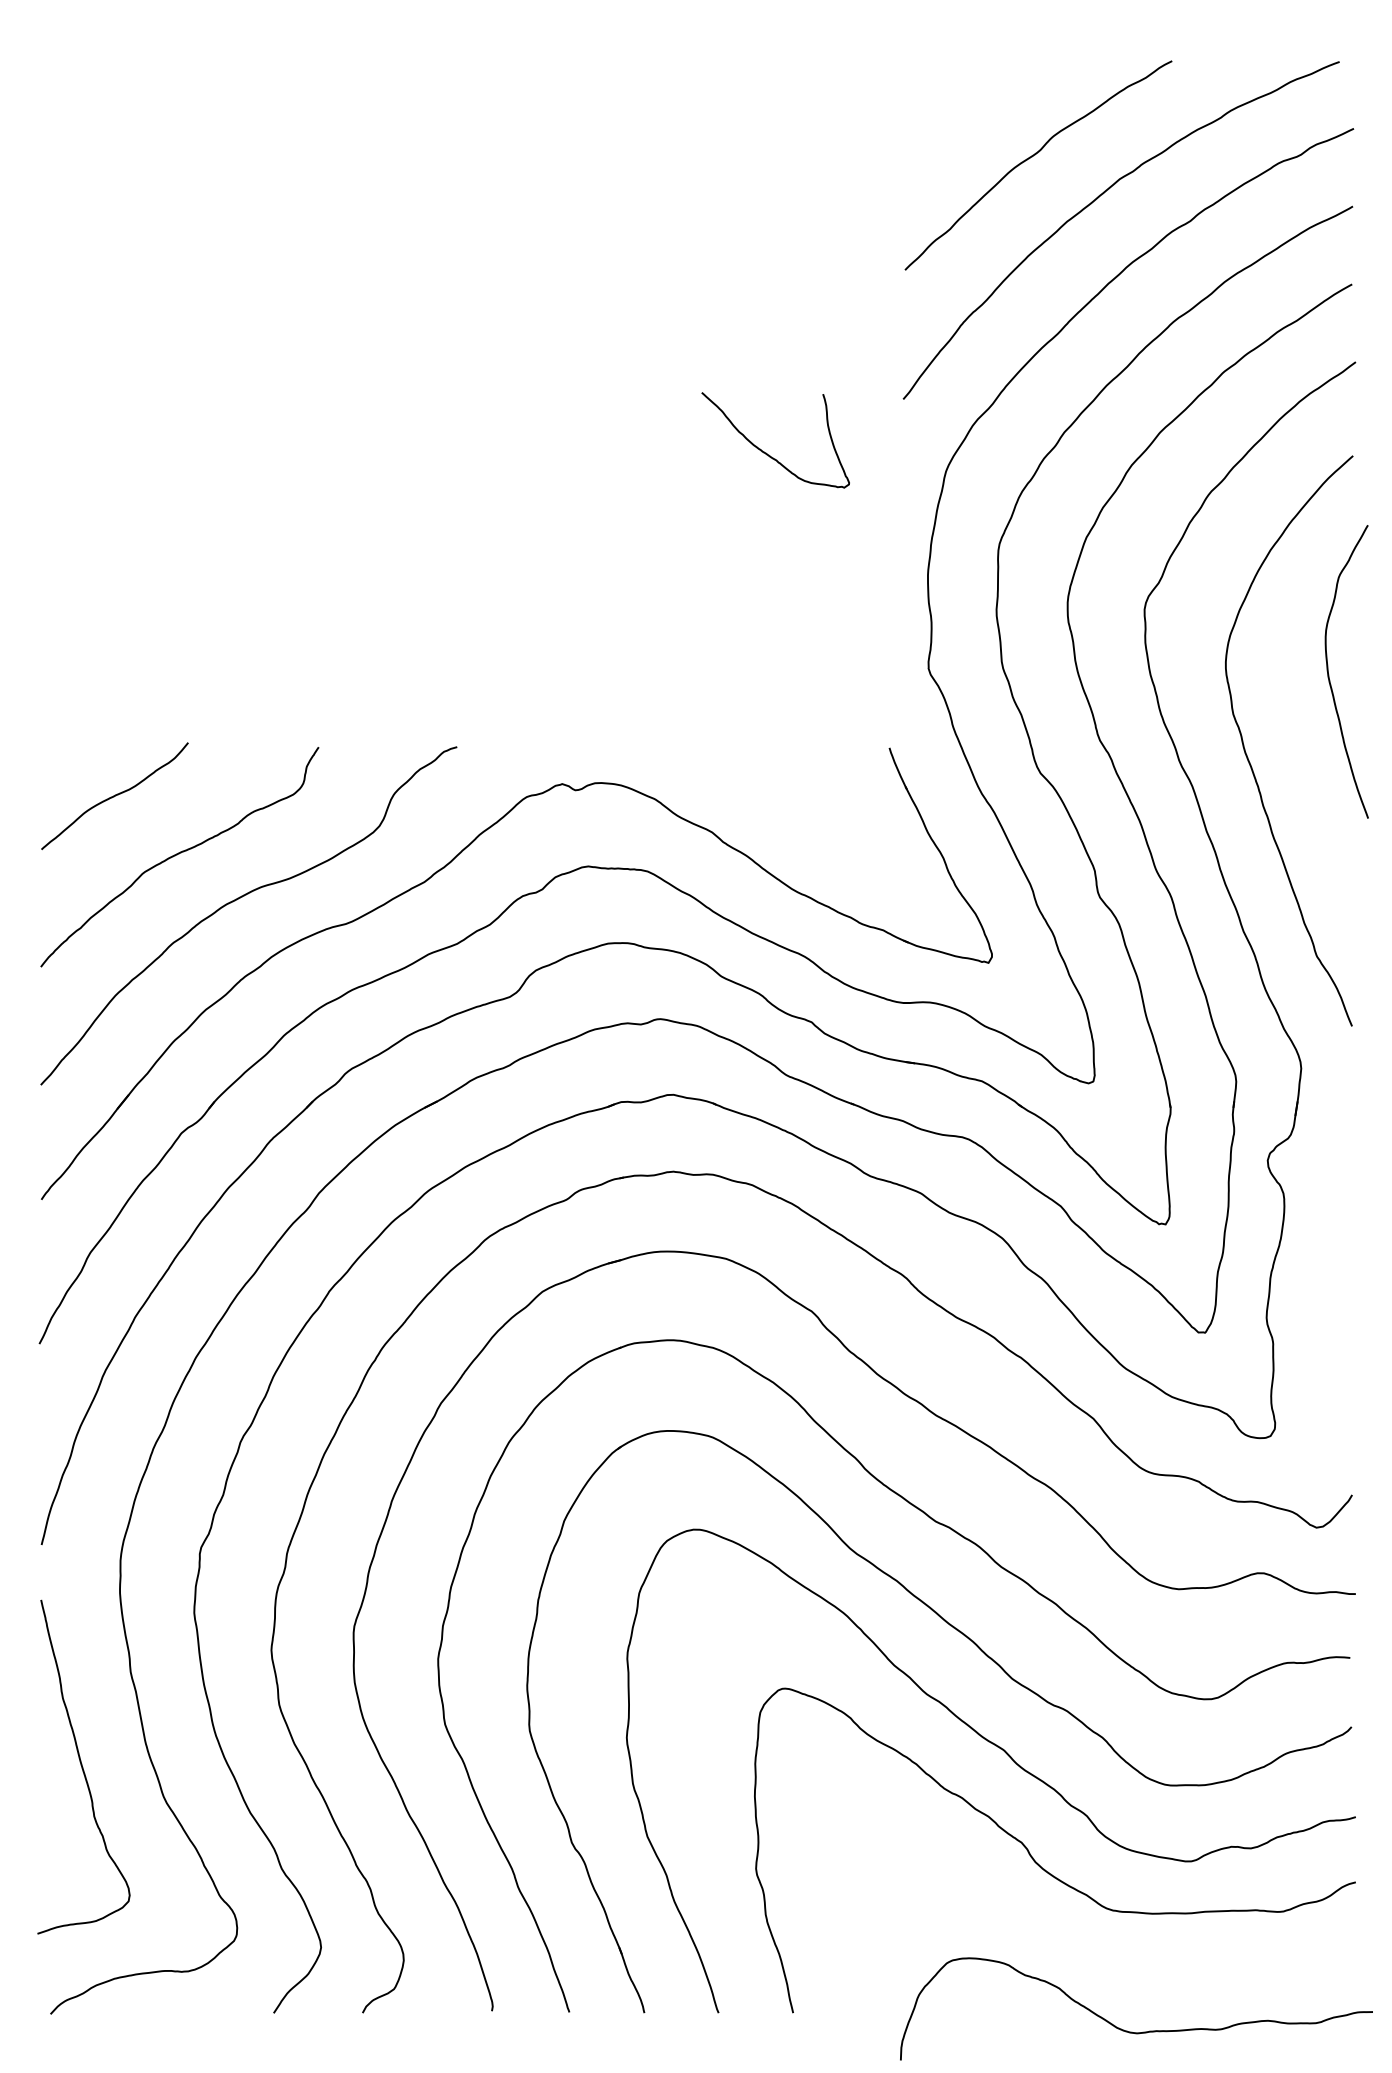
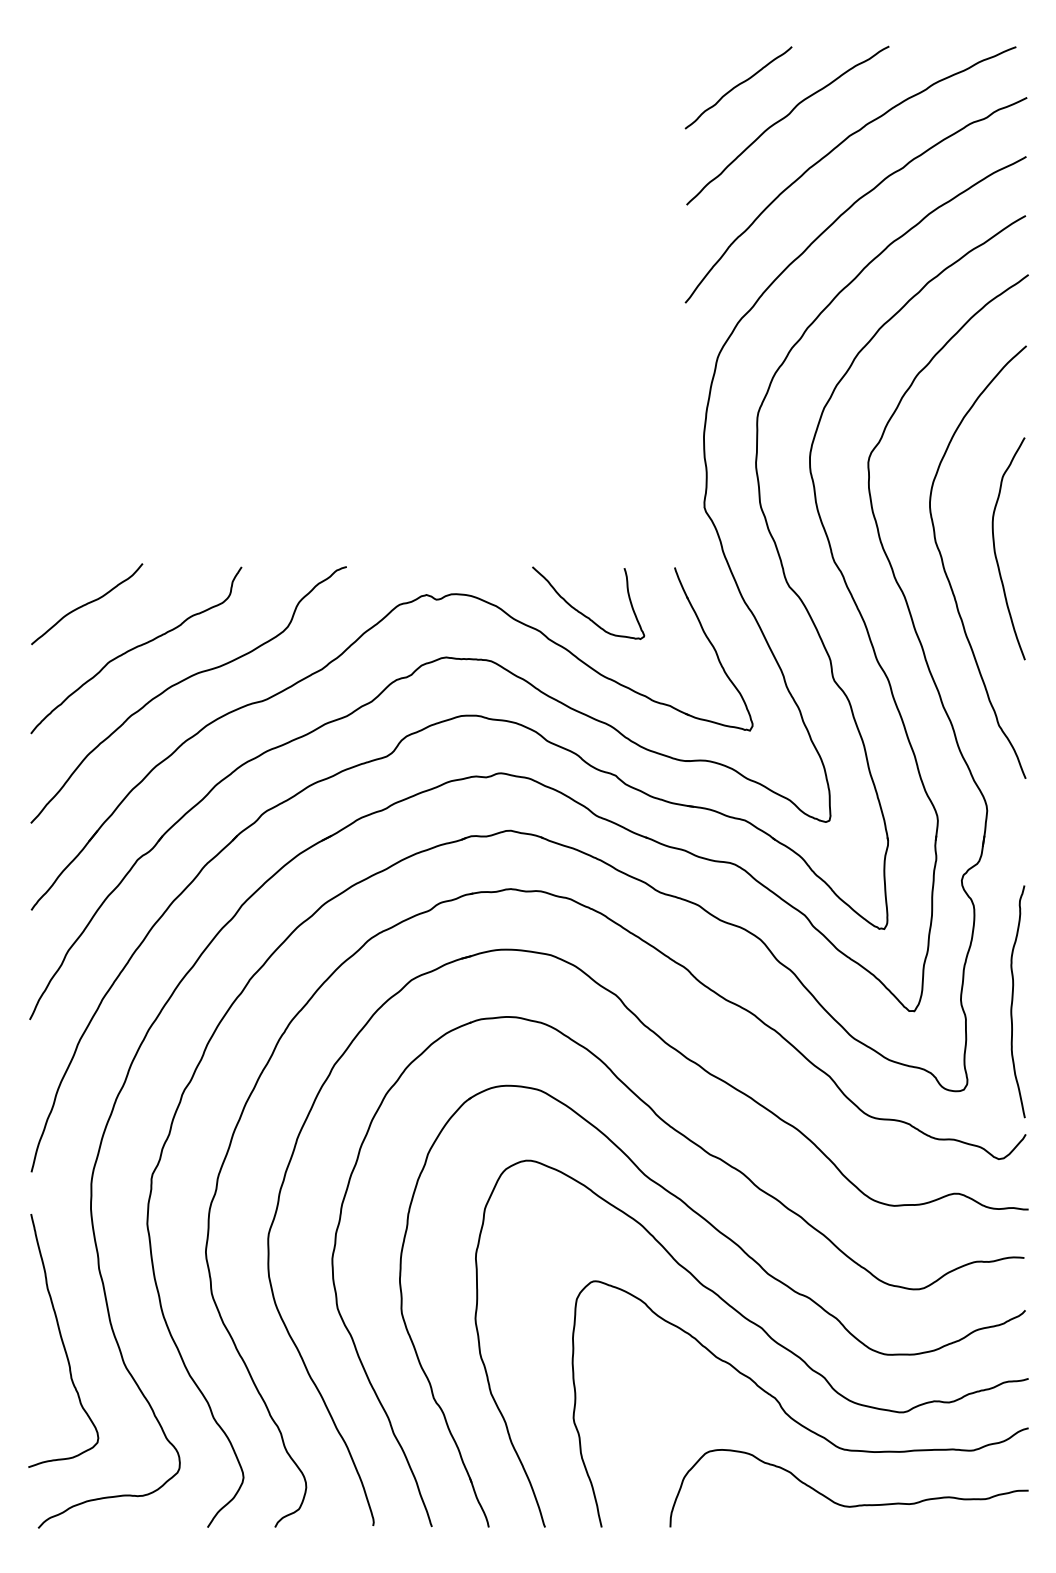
curve: (973, 113) -> (738, 86), added
curve: (765, 451) -> (580, 611), moved
curve: (1329, 671) -> (995, 548), moved
curve: (1335, 1319) -> (1013, 1001), added
curve: (1135, 2031) -> (848, 1505), moved

